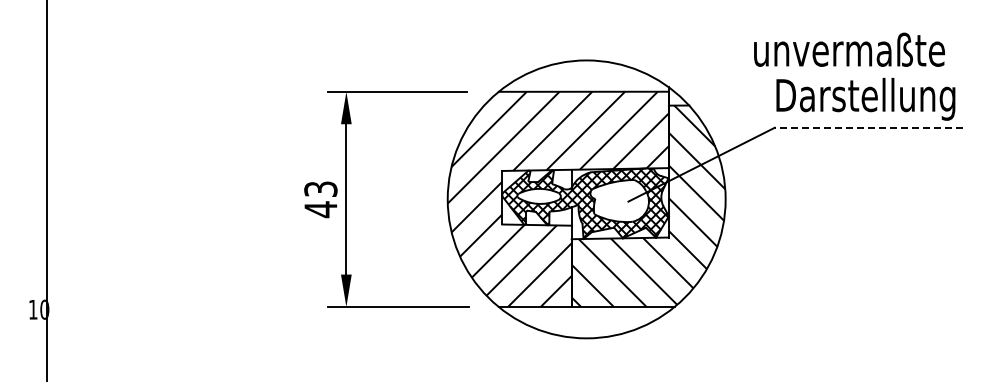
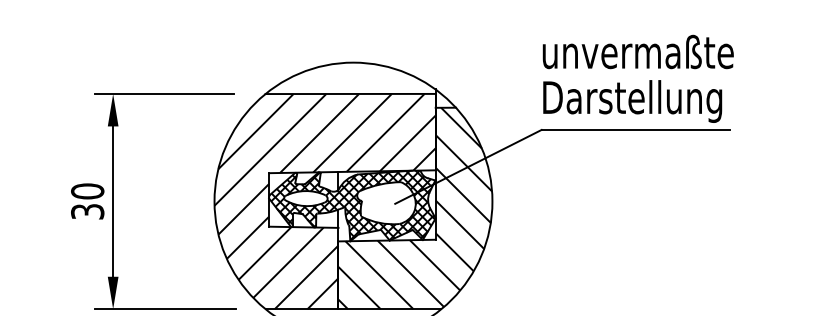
text: (849, 49) -> (638, 51), moved
line: (868, 127) -> (635, 129), dashed -> solid
text: (320, 199) -> (87, 201), 43 -> 30

